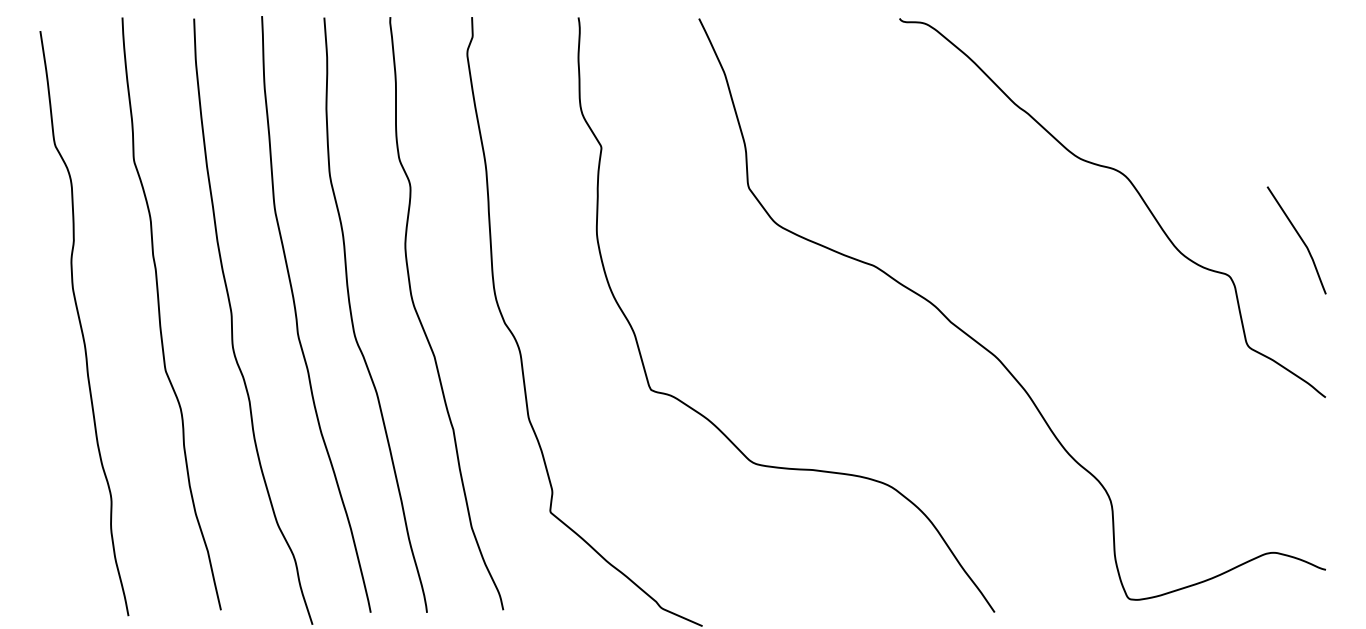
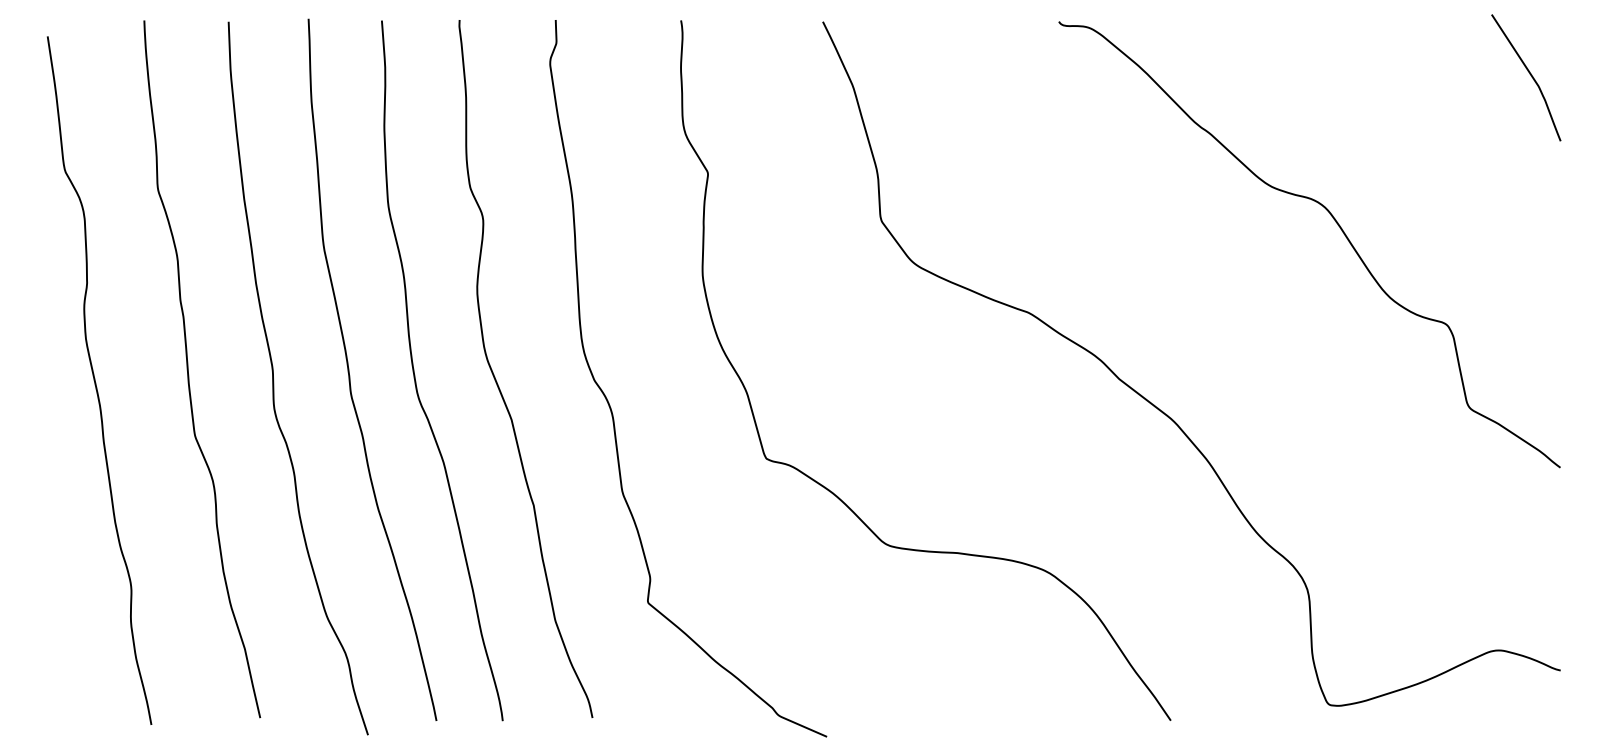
curve: (1299, 237) -> (1529, 74), moved

